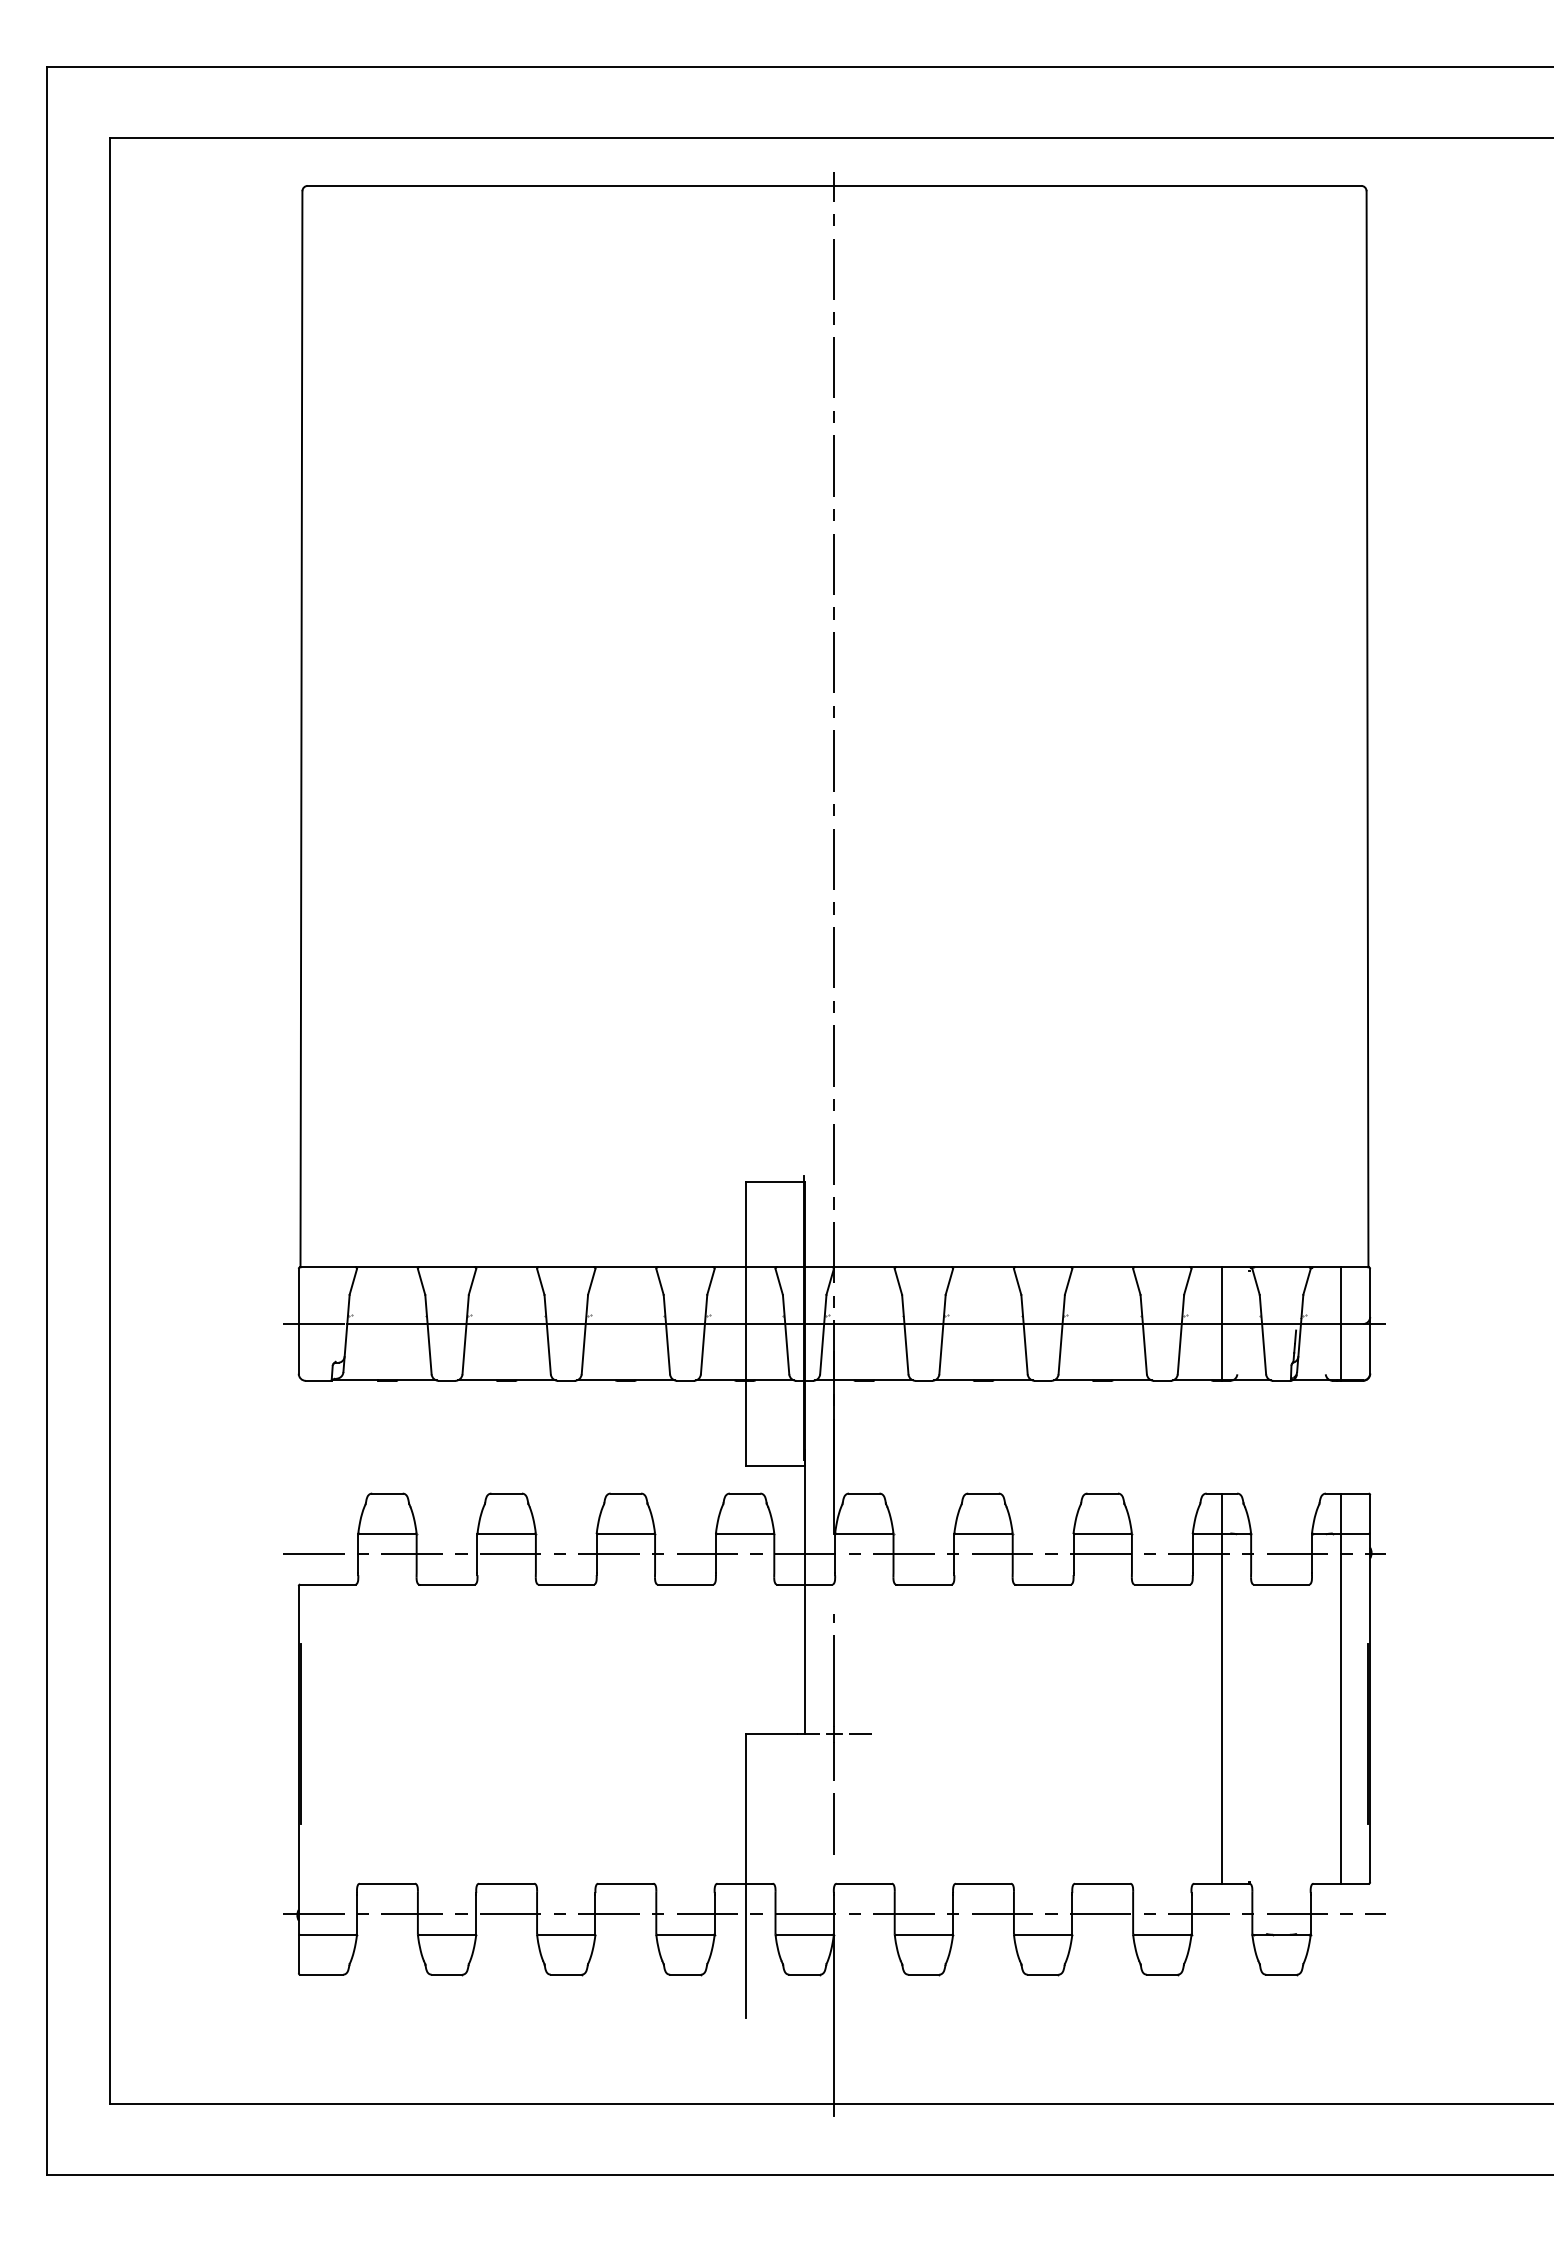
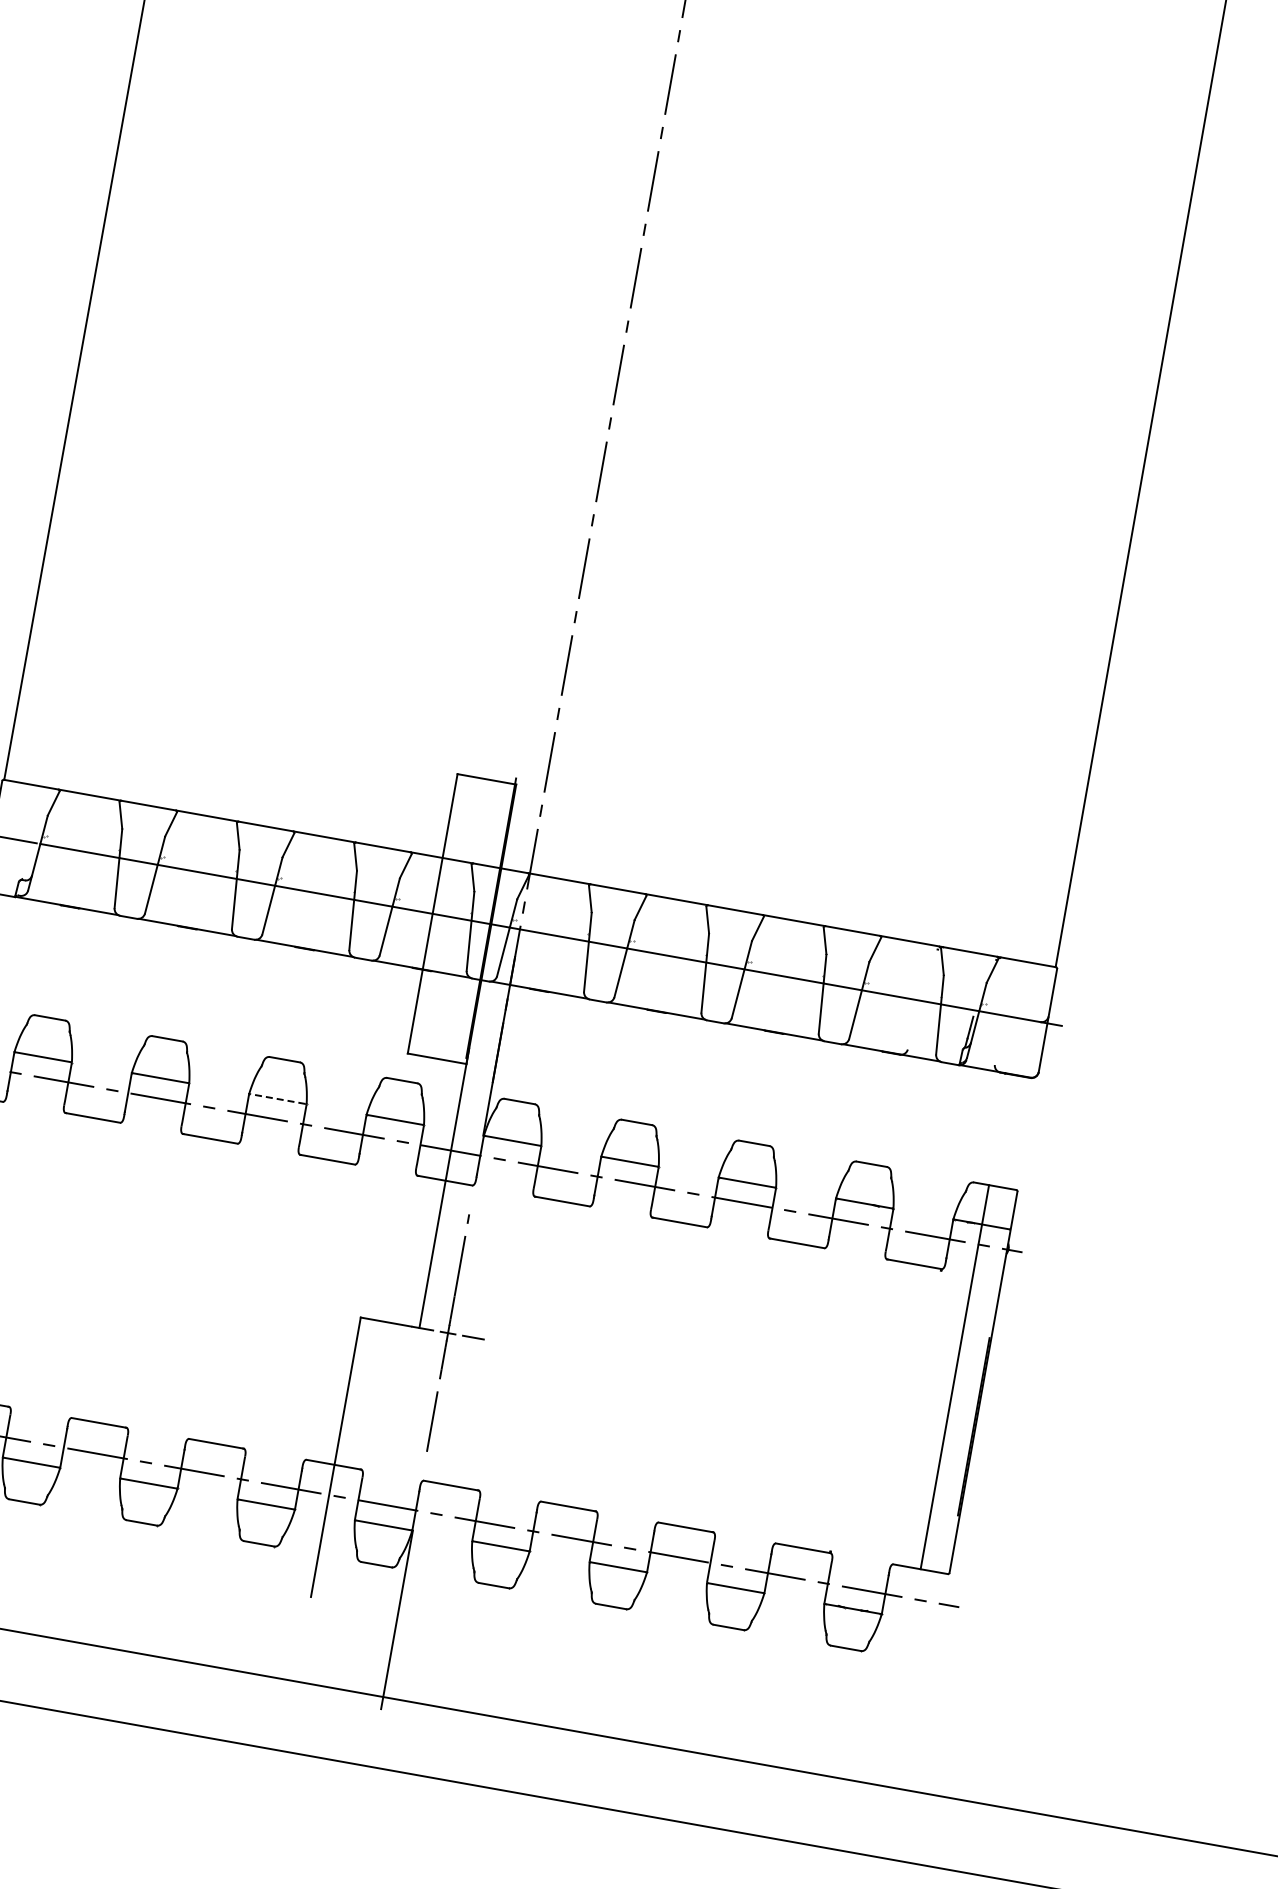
line: (1221, 1323) -> (901, 996), removed
line: (1341, 1323) -> (1019, 1017), removed
line: (625, 1533) -> (277, 1098), solid -> dashed
line: (1221, 1688) -> (837, 1356), removed

